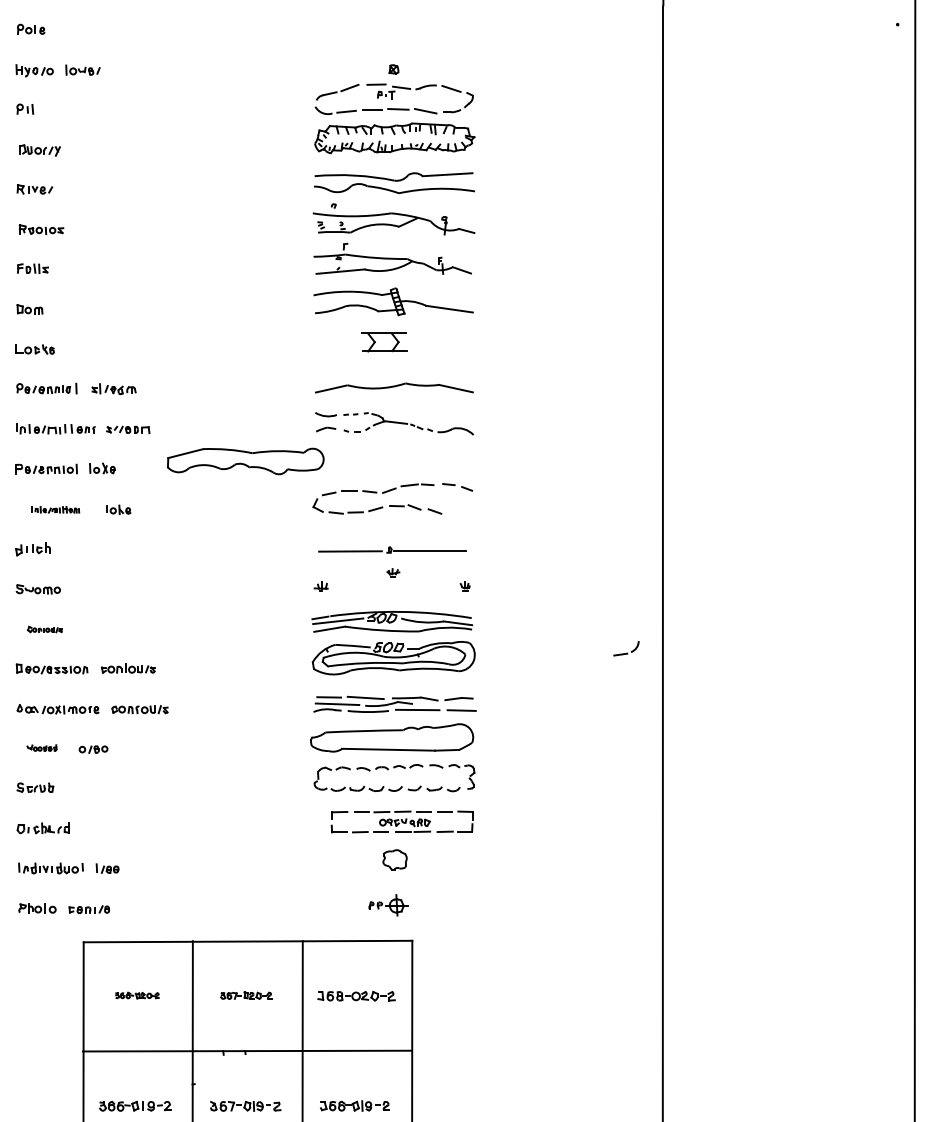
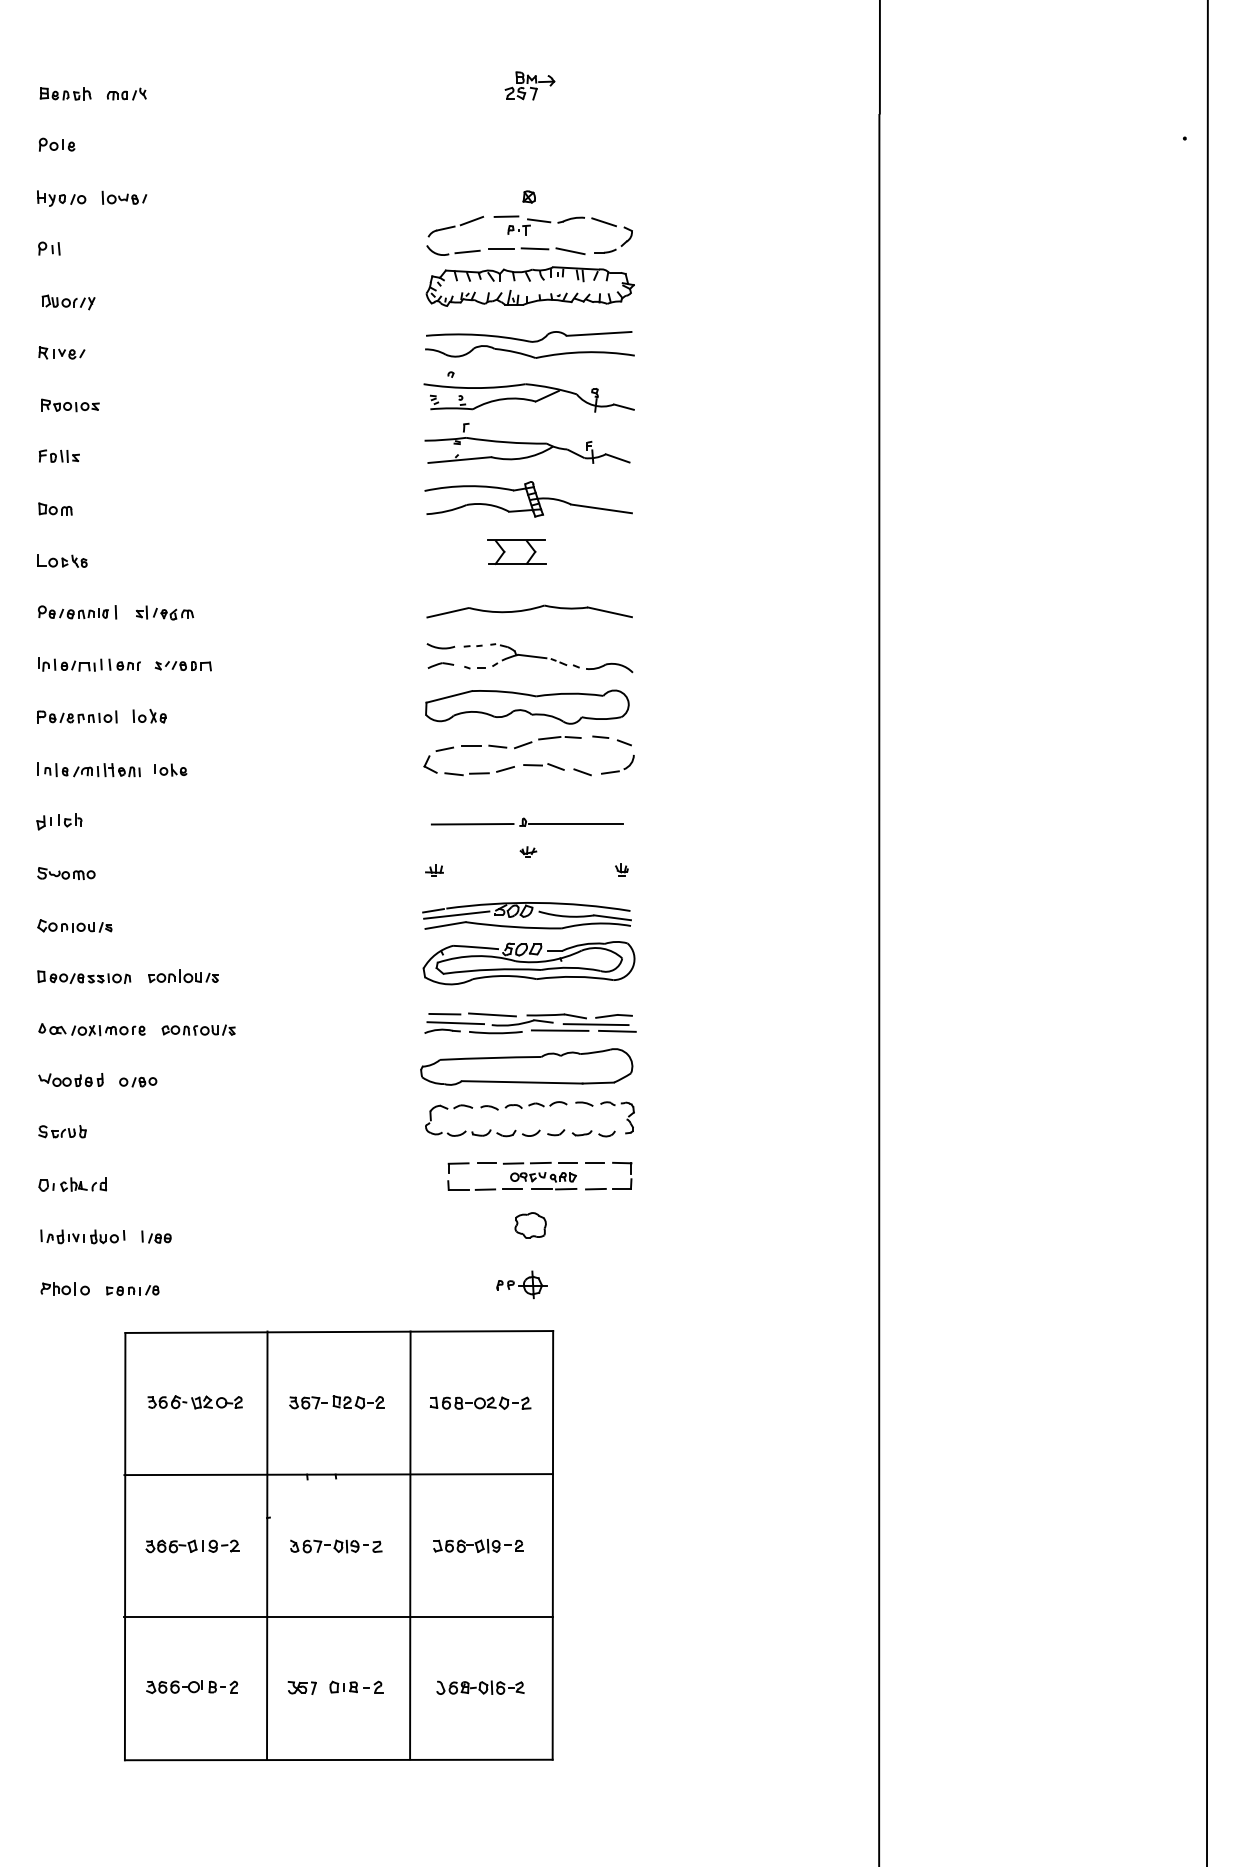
part: (245, 460) -> (527, 706), moved
part: (55, 509) -> (88, 769), size x1.67
part: (44, 629) -> (74, 925), size x1.67
part: (626, 648) -> (617, 764), moved
line: (444, 705) -> (595, 1024), added
part: (41, 748) -> (70, 1080), size x1.67
part: (136, 995) -> (194, 1402), size x1.67
part: (245, 995) -> (336, 1402), size x1.43

